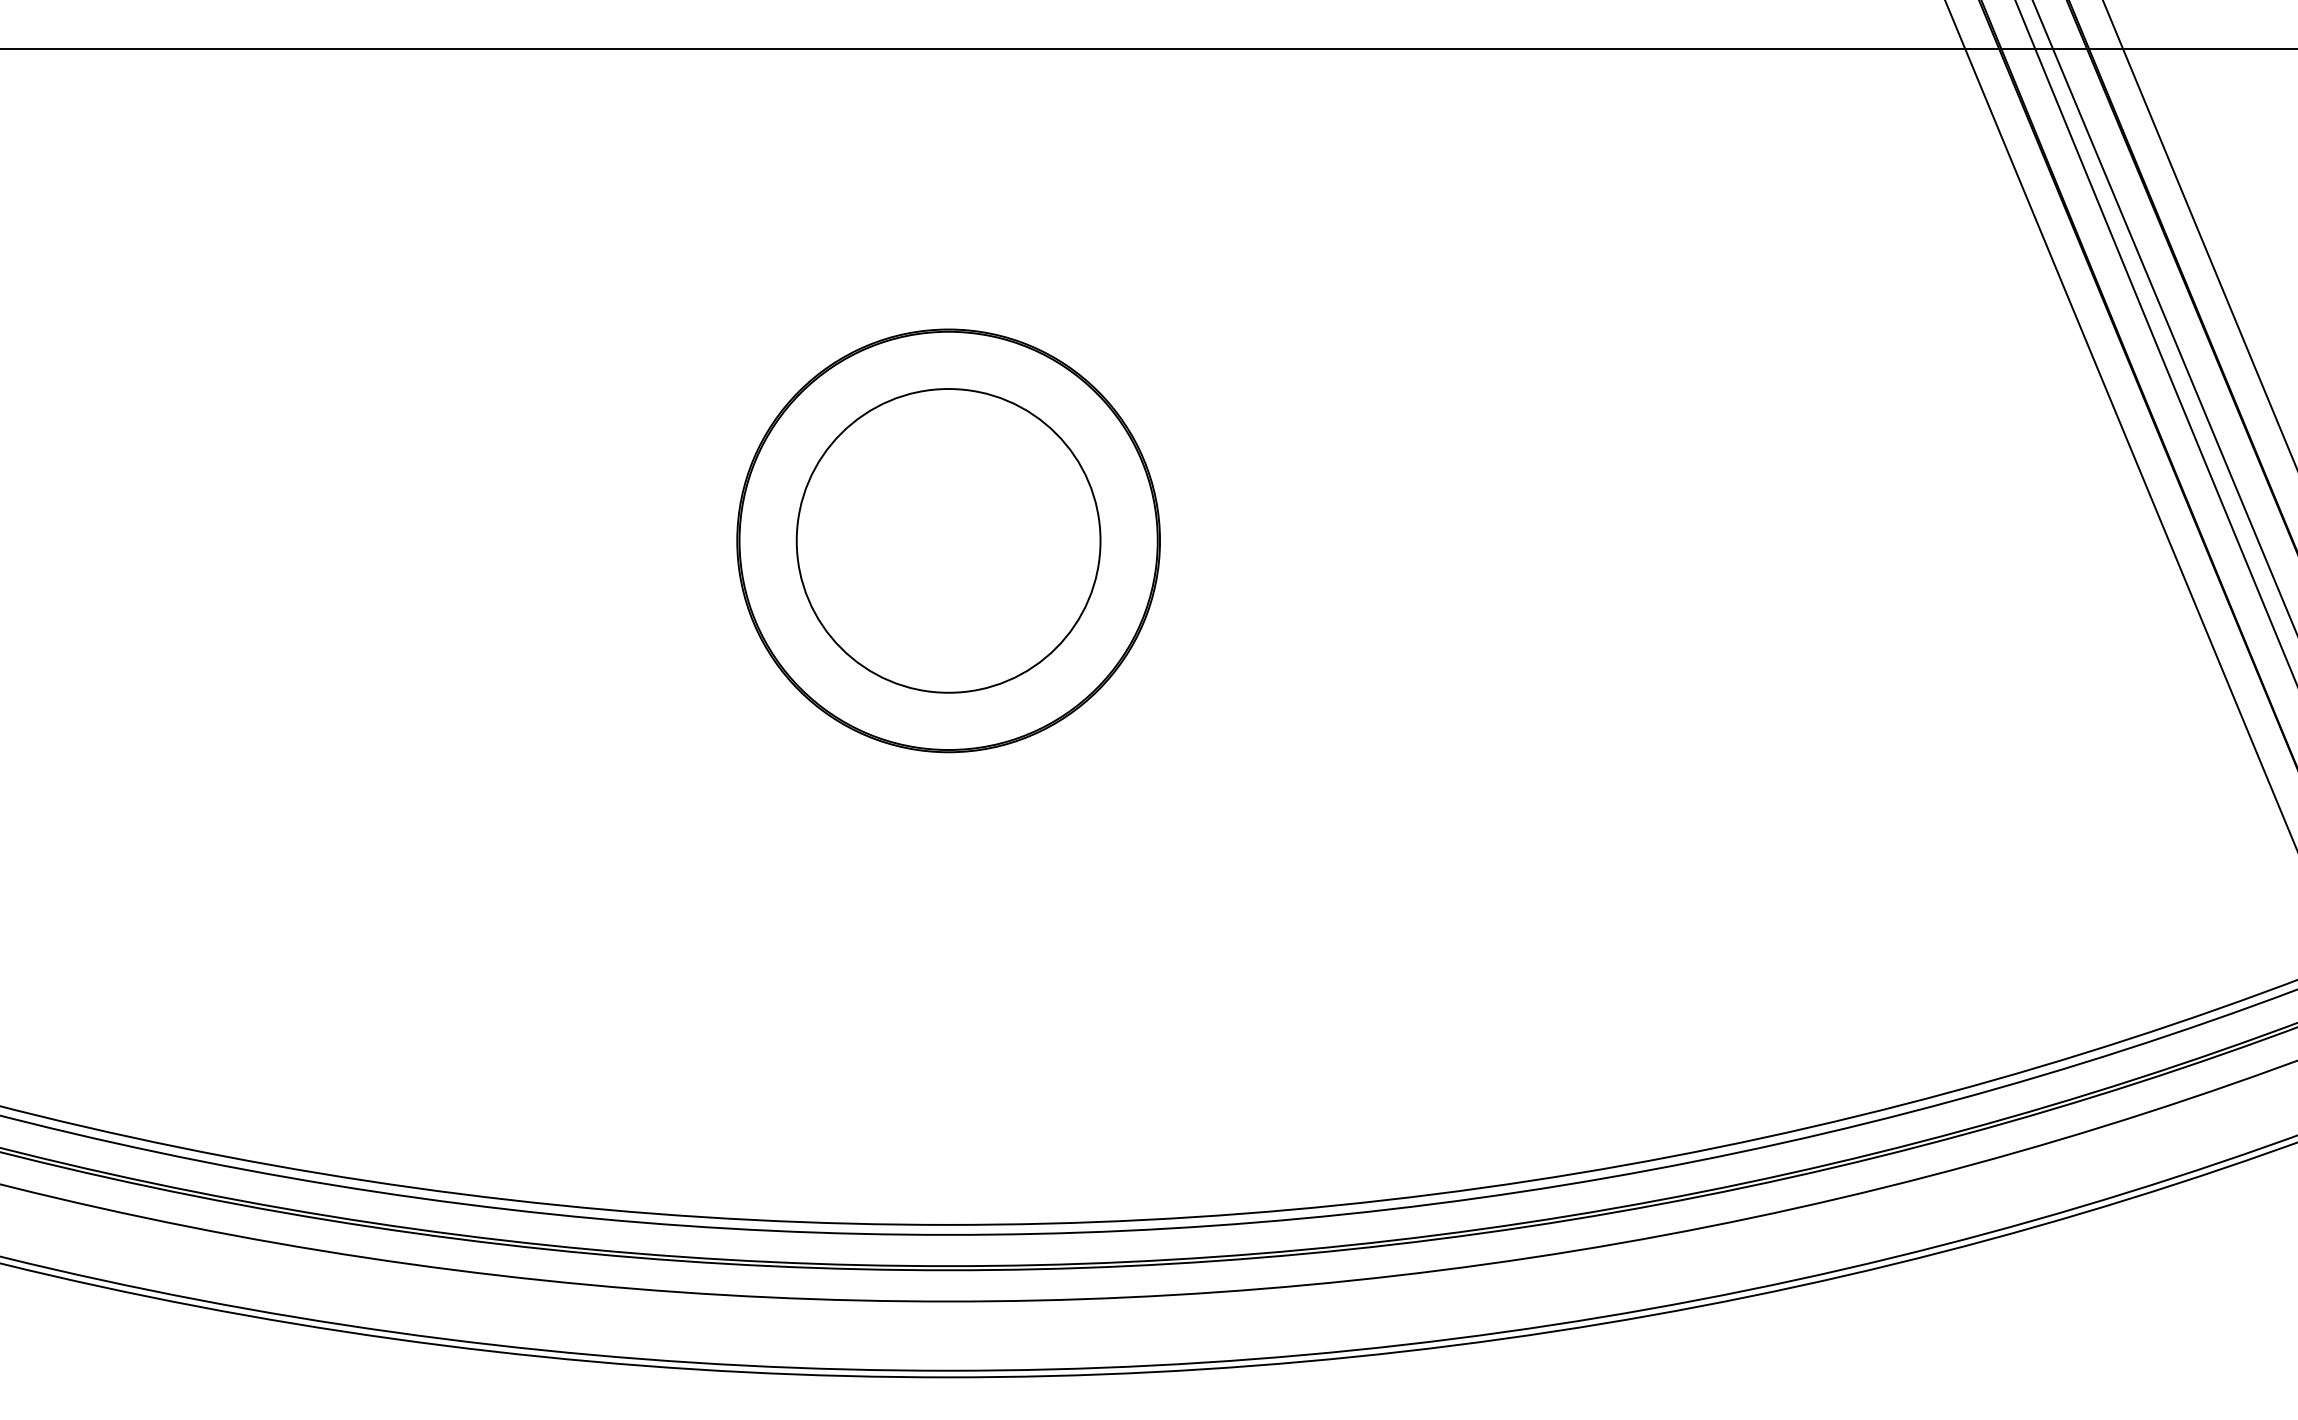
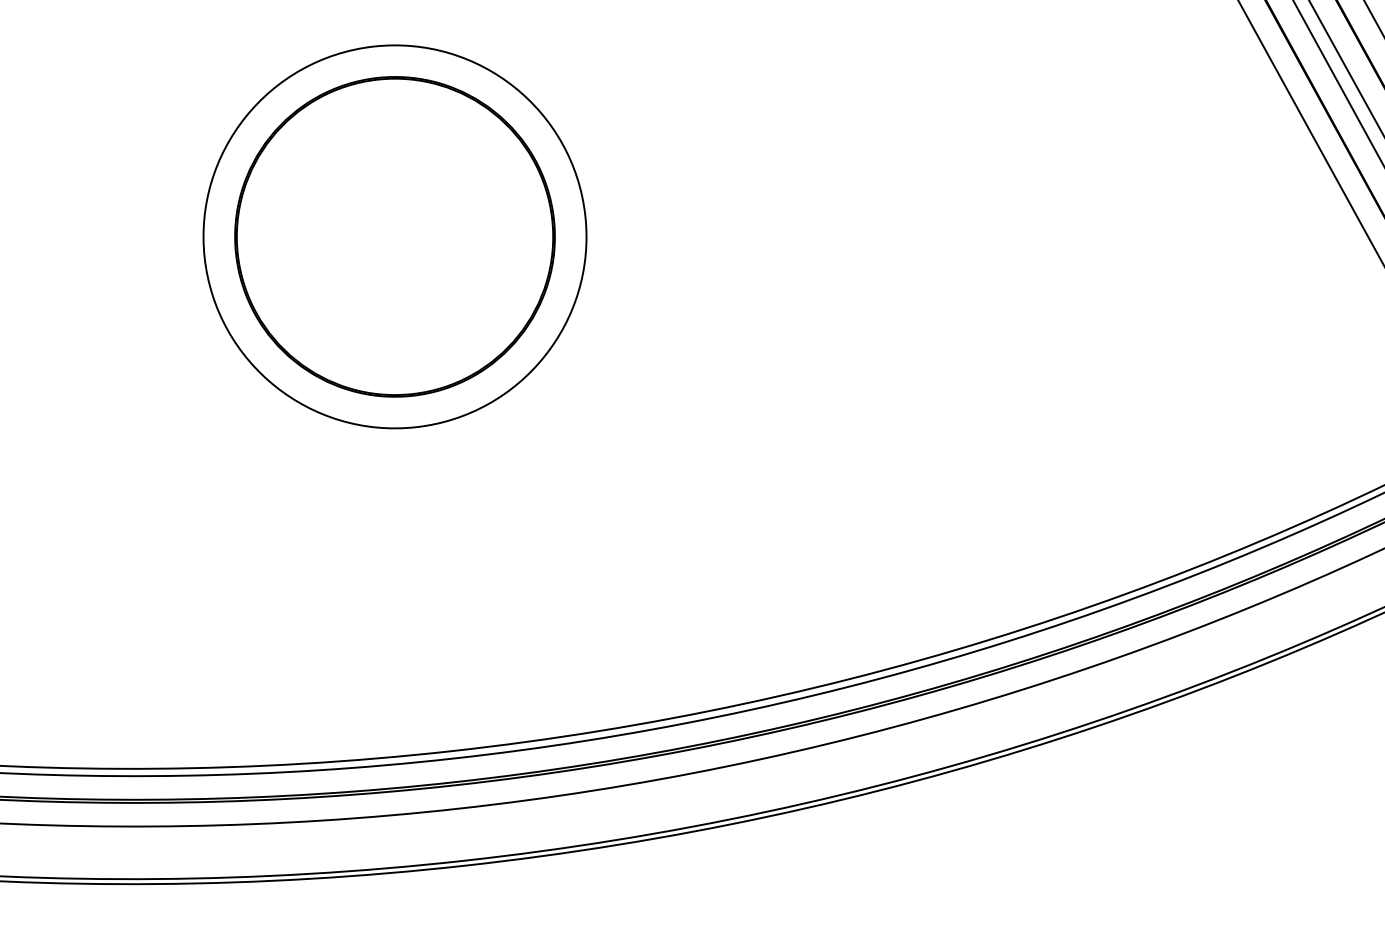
circle: (948, 540) -> (394, 236), size x1.67

